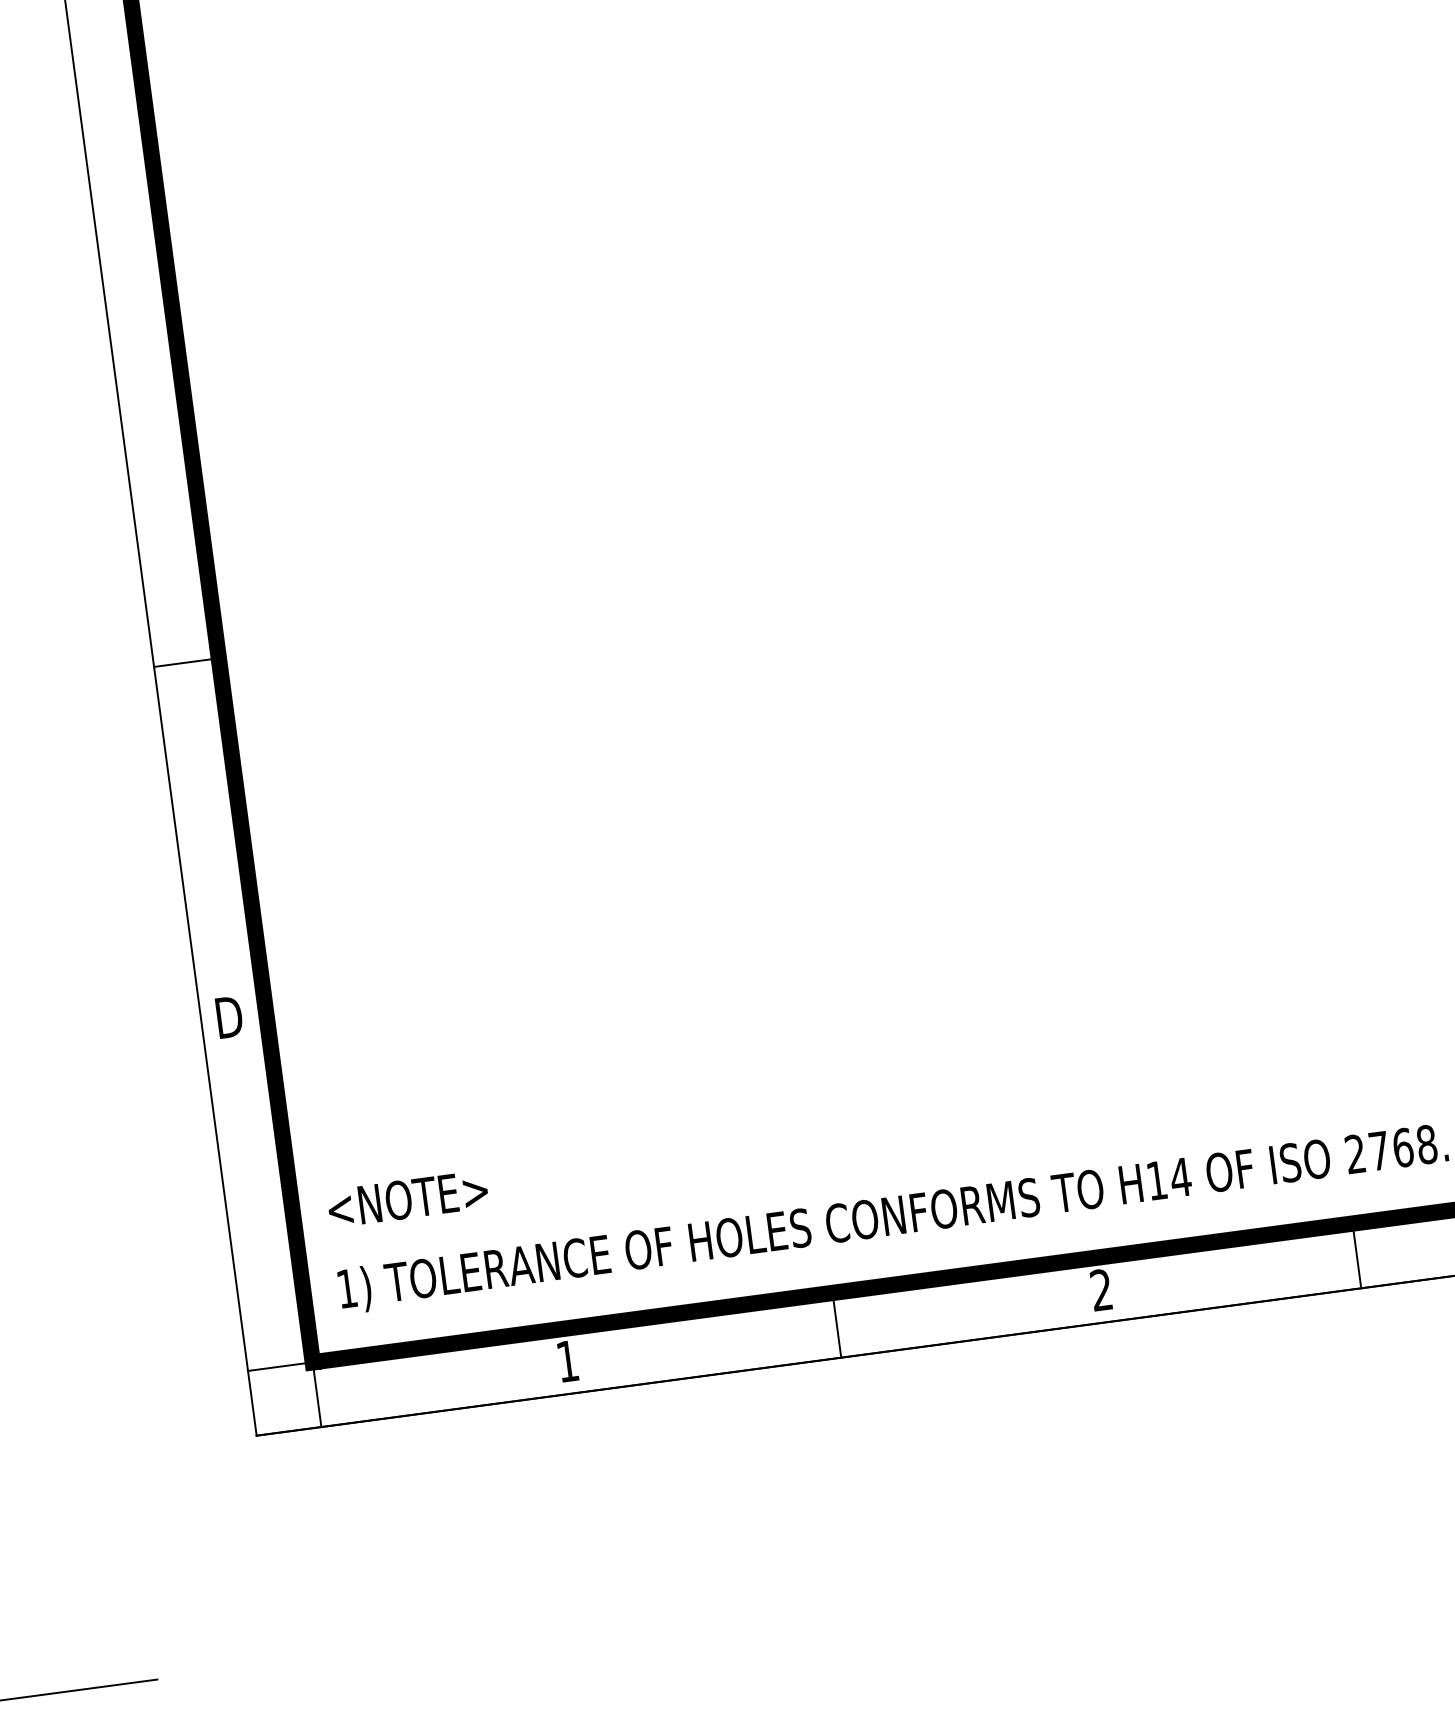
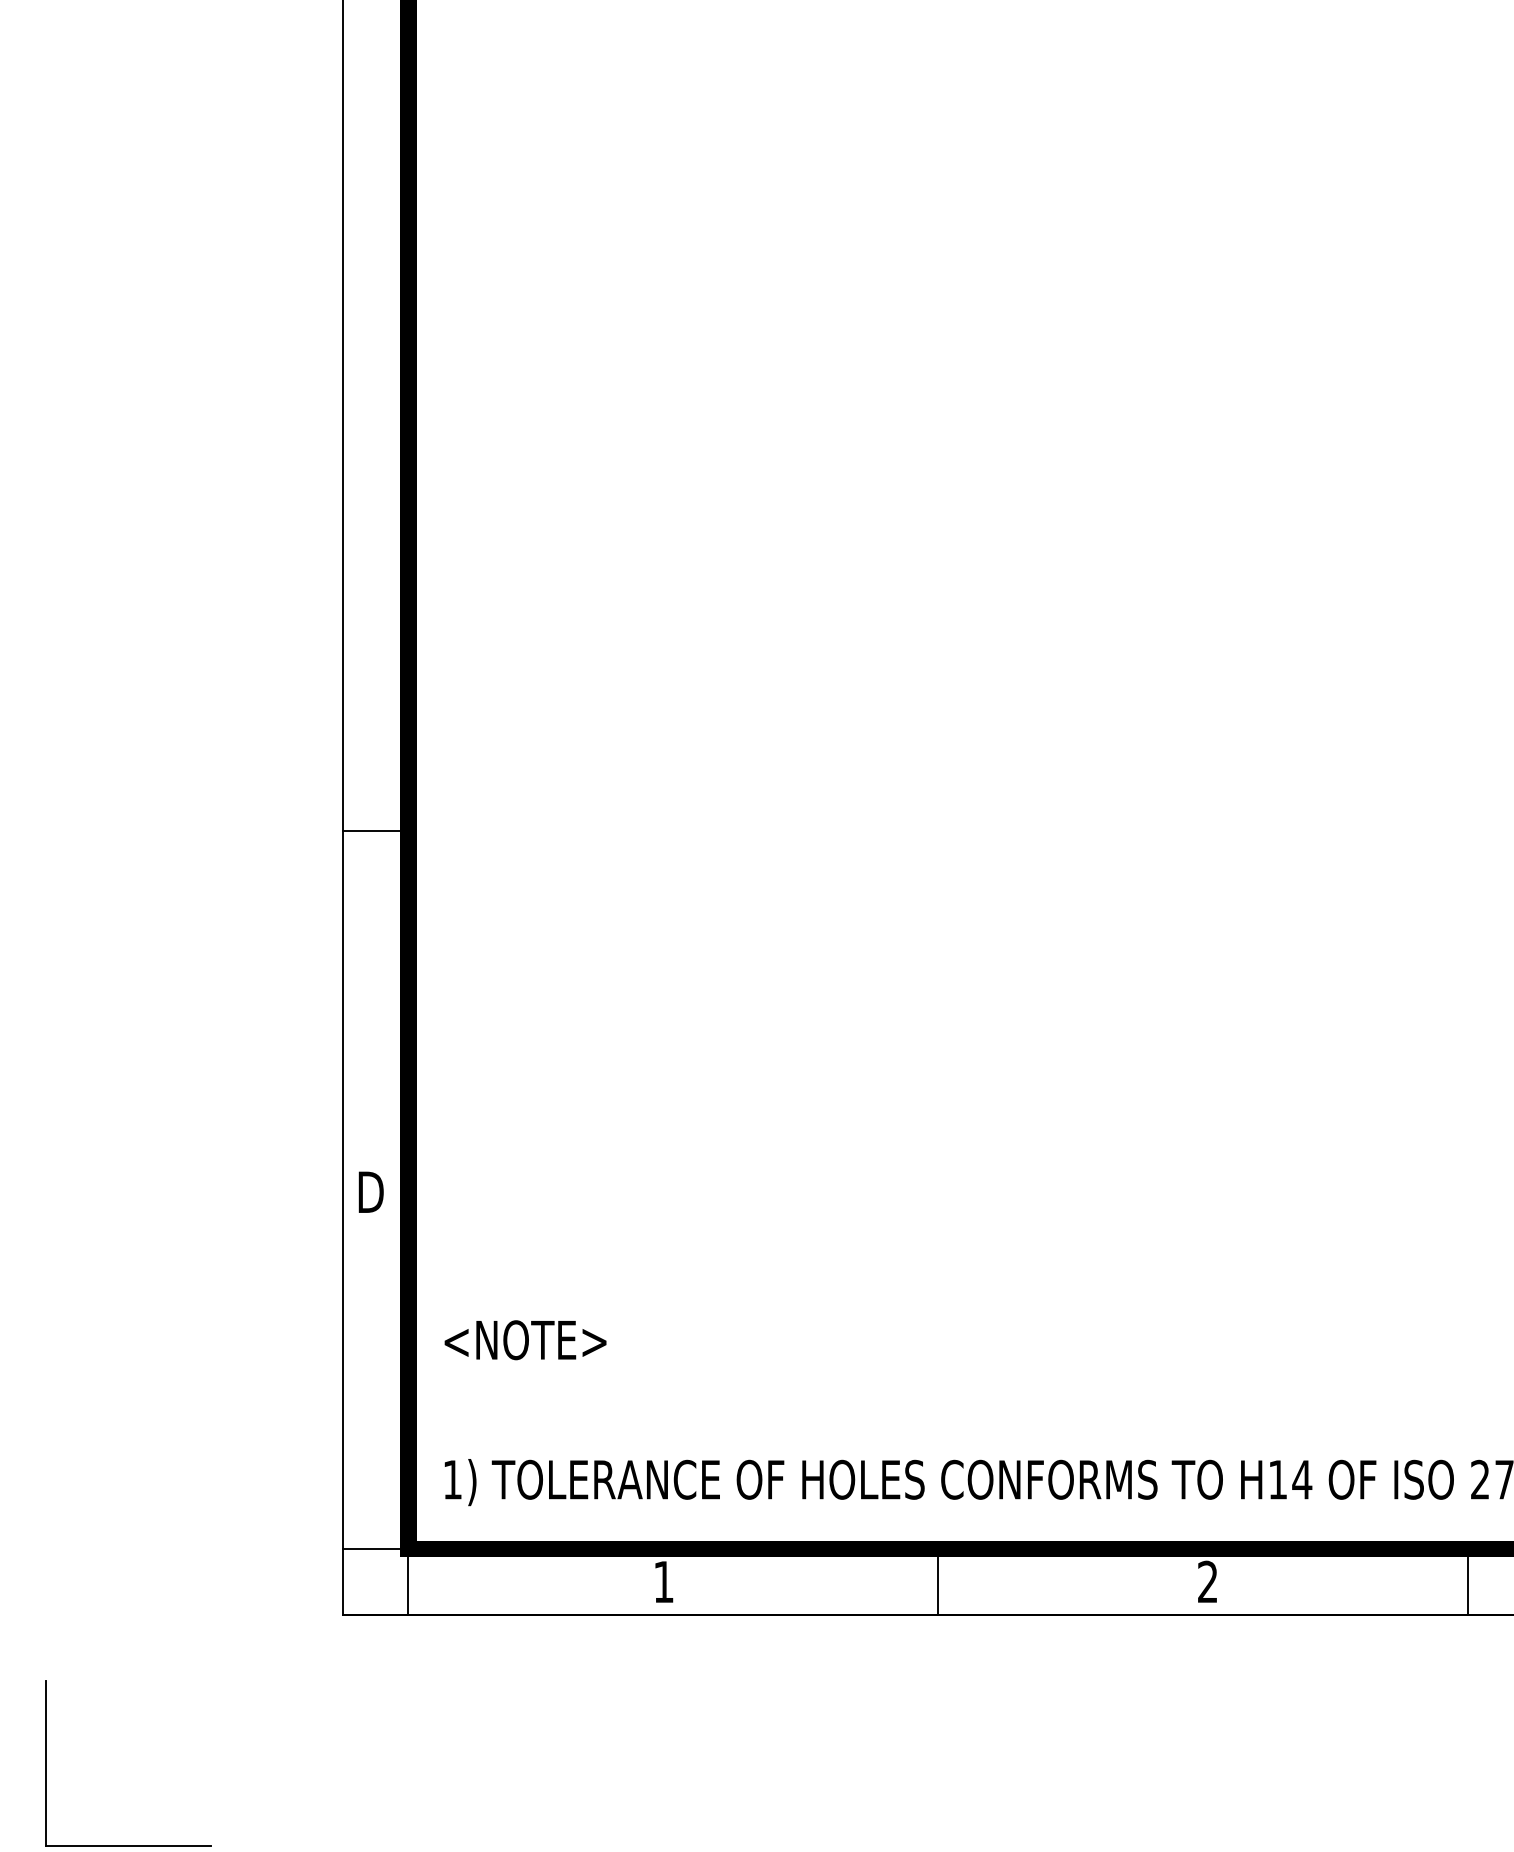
text: (407, 1199) -> (525, 1340), moved

